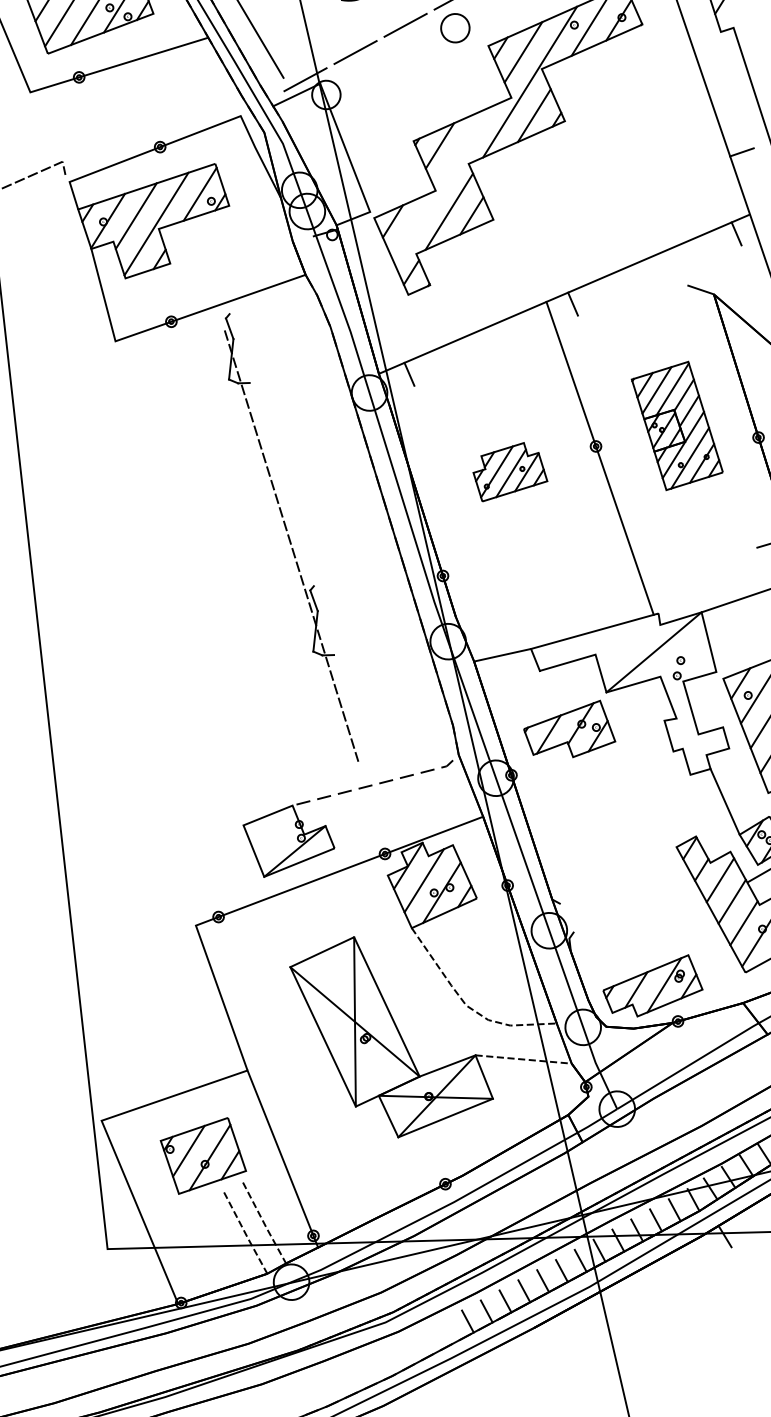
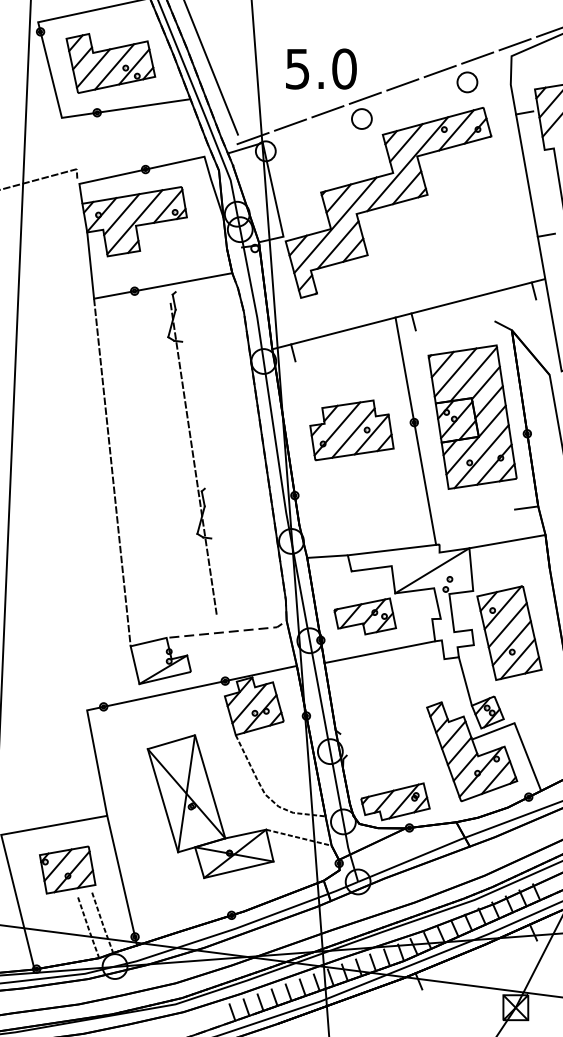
line: (441, 184) -> (335, 225), added
part: (677, 425) -> (472, 416), size x1.67
part: (508, 471) -> (351, 430), size x1.67
line: (179, 583) -> (112, 472), added
line: (597, 779) -> (379, 652), added

